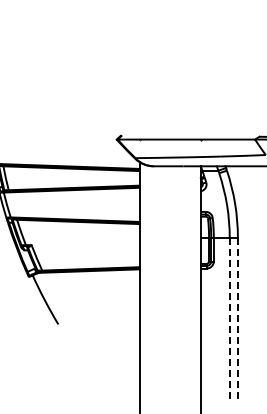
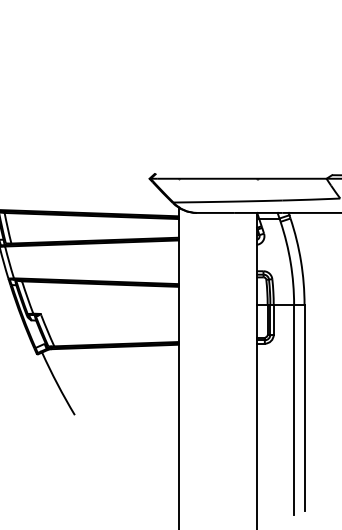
line: (237, 318) -> (304, 407), dashed -> solid
line: (229, 321) -> (293, 411), dashed -> solid

